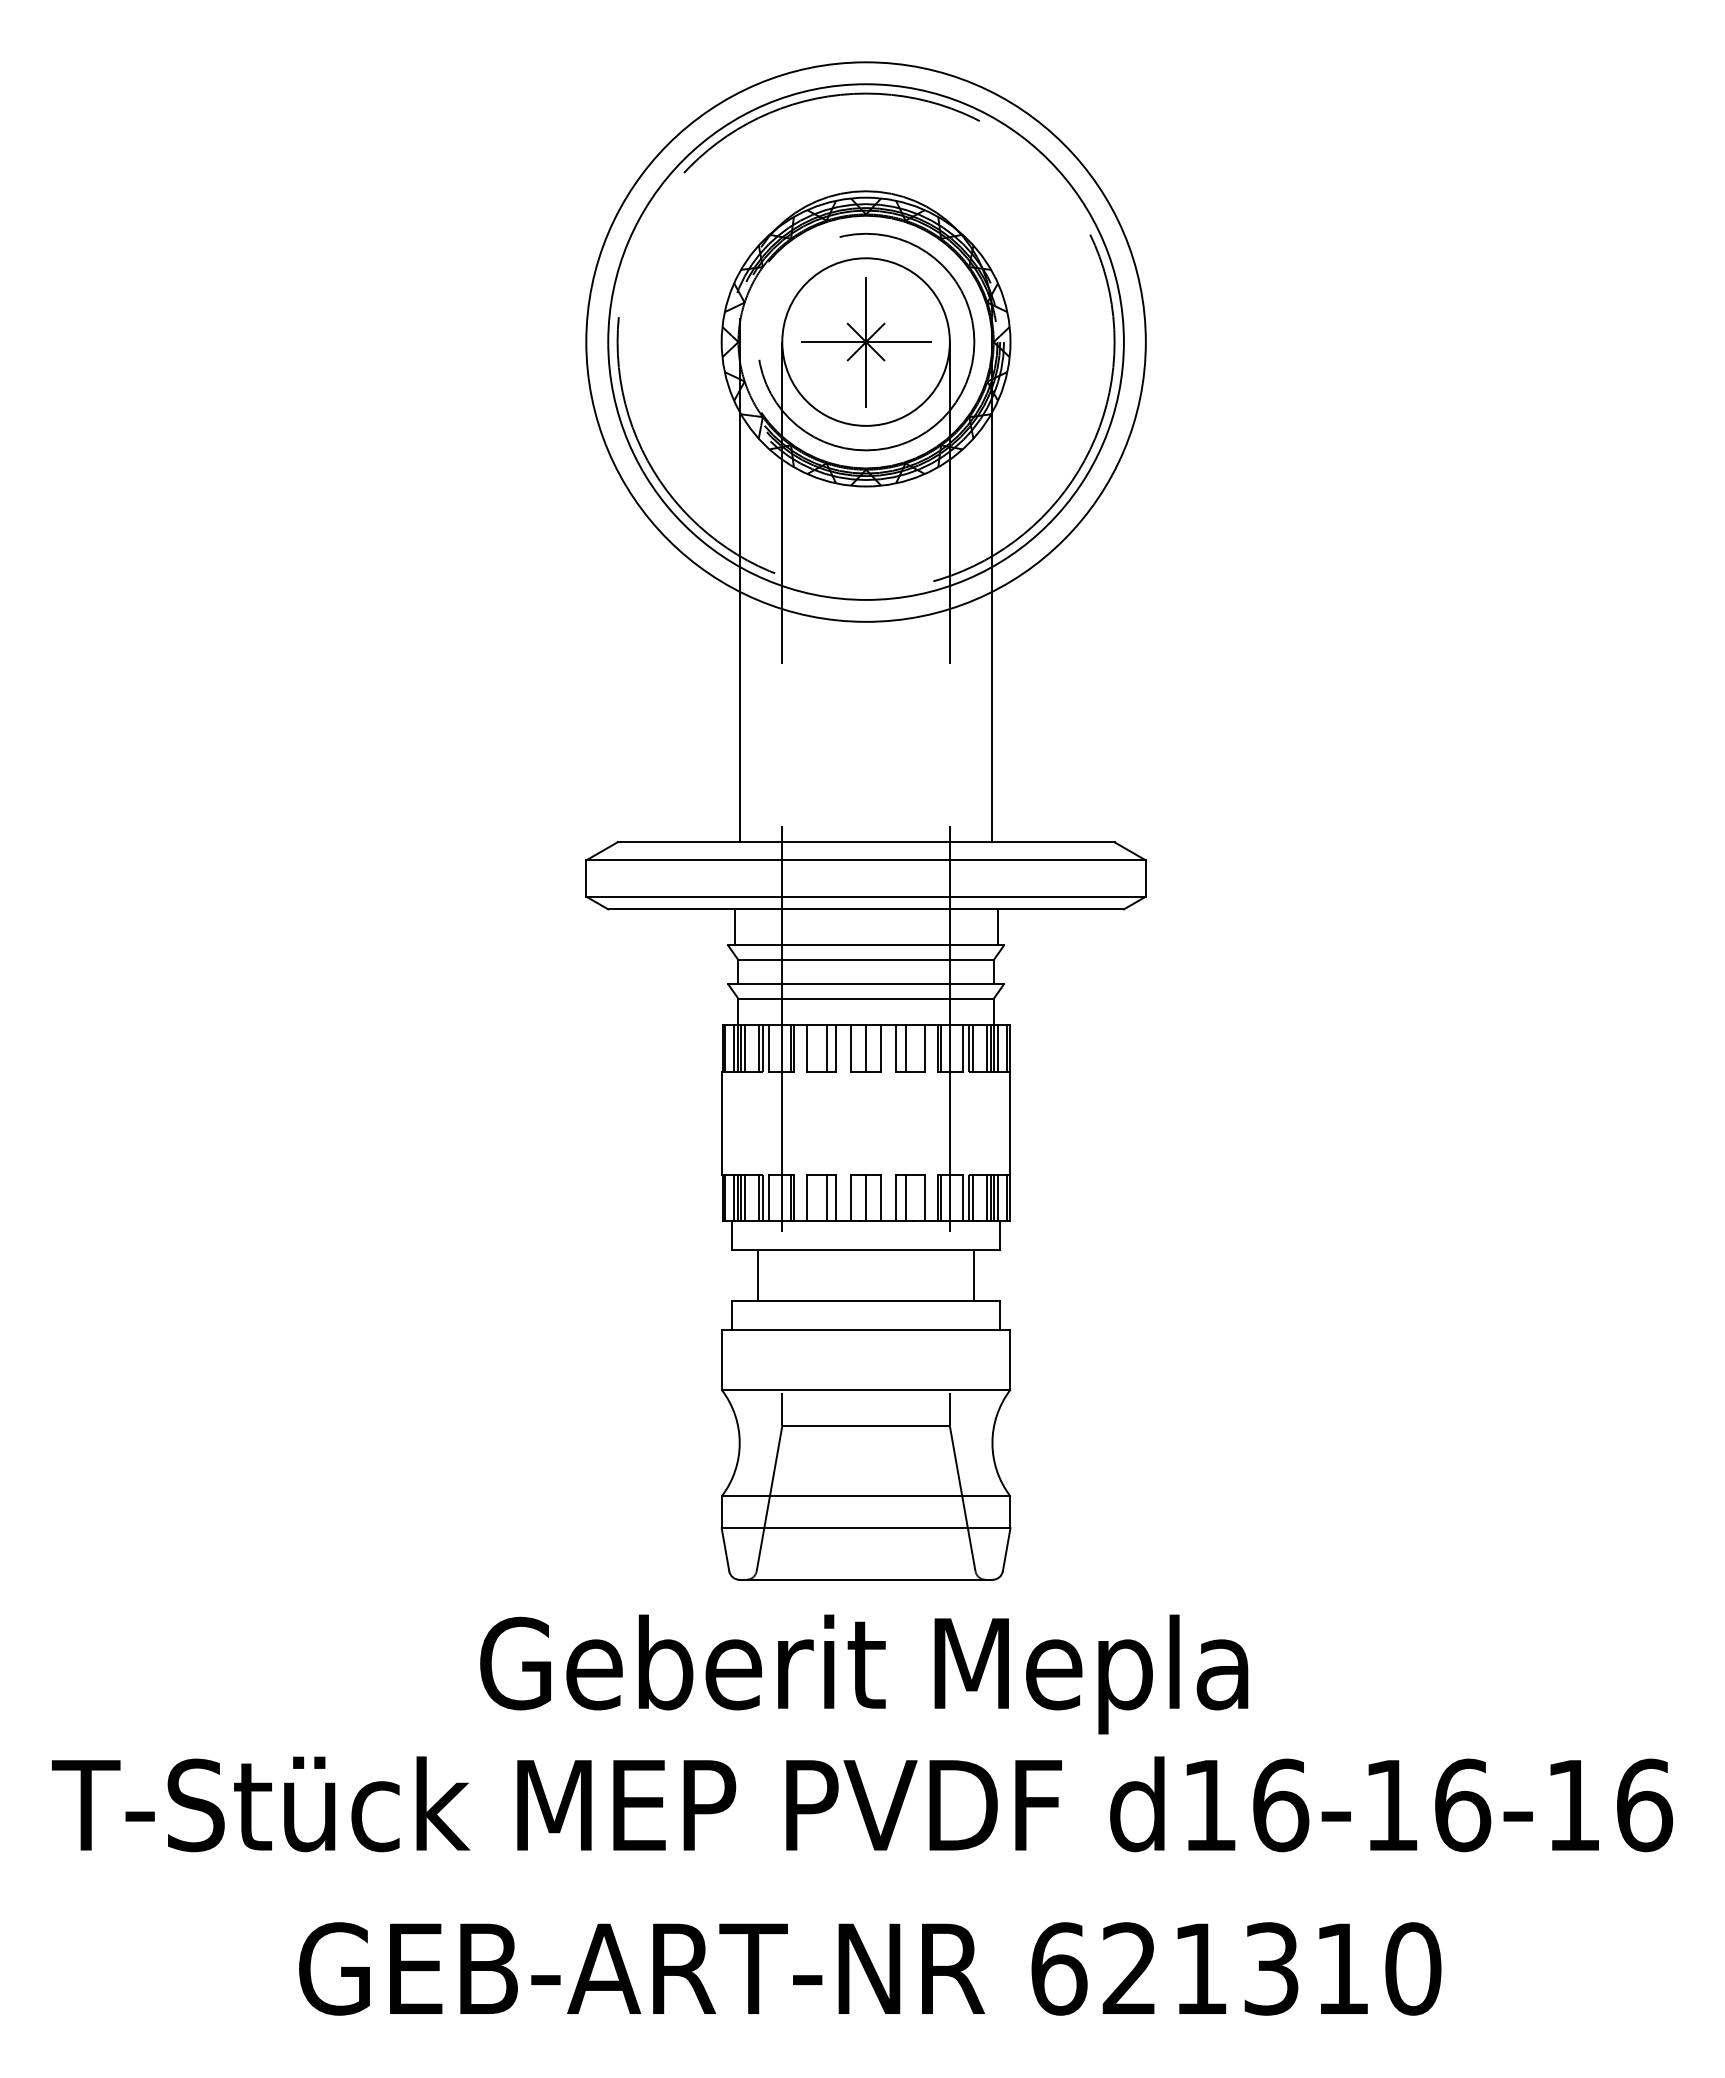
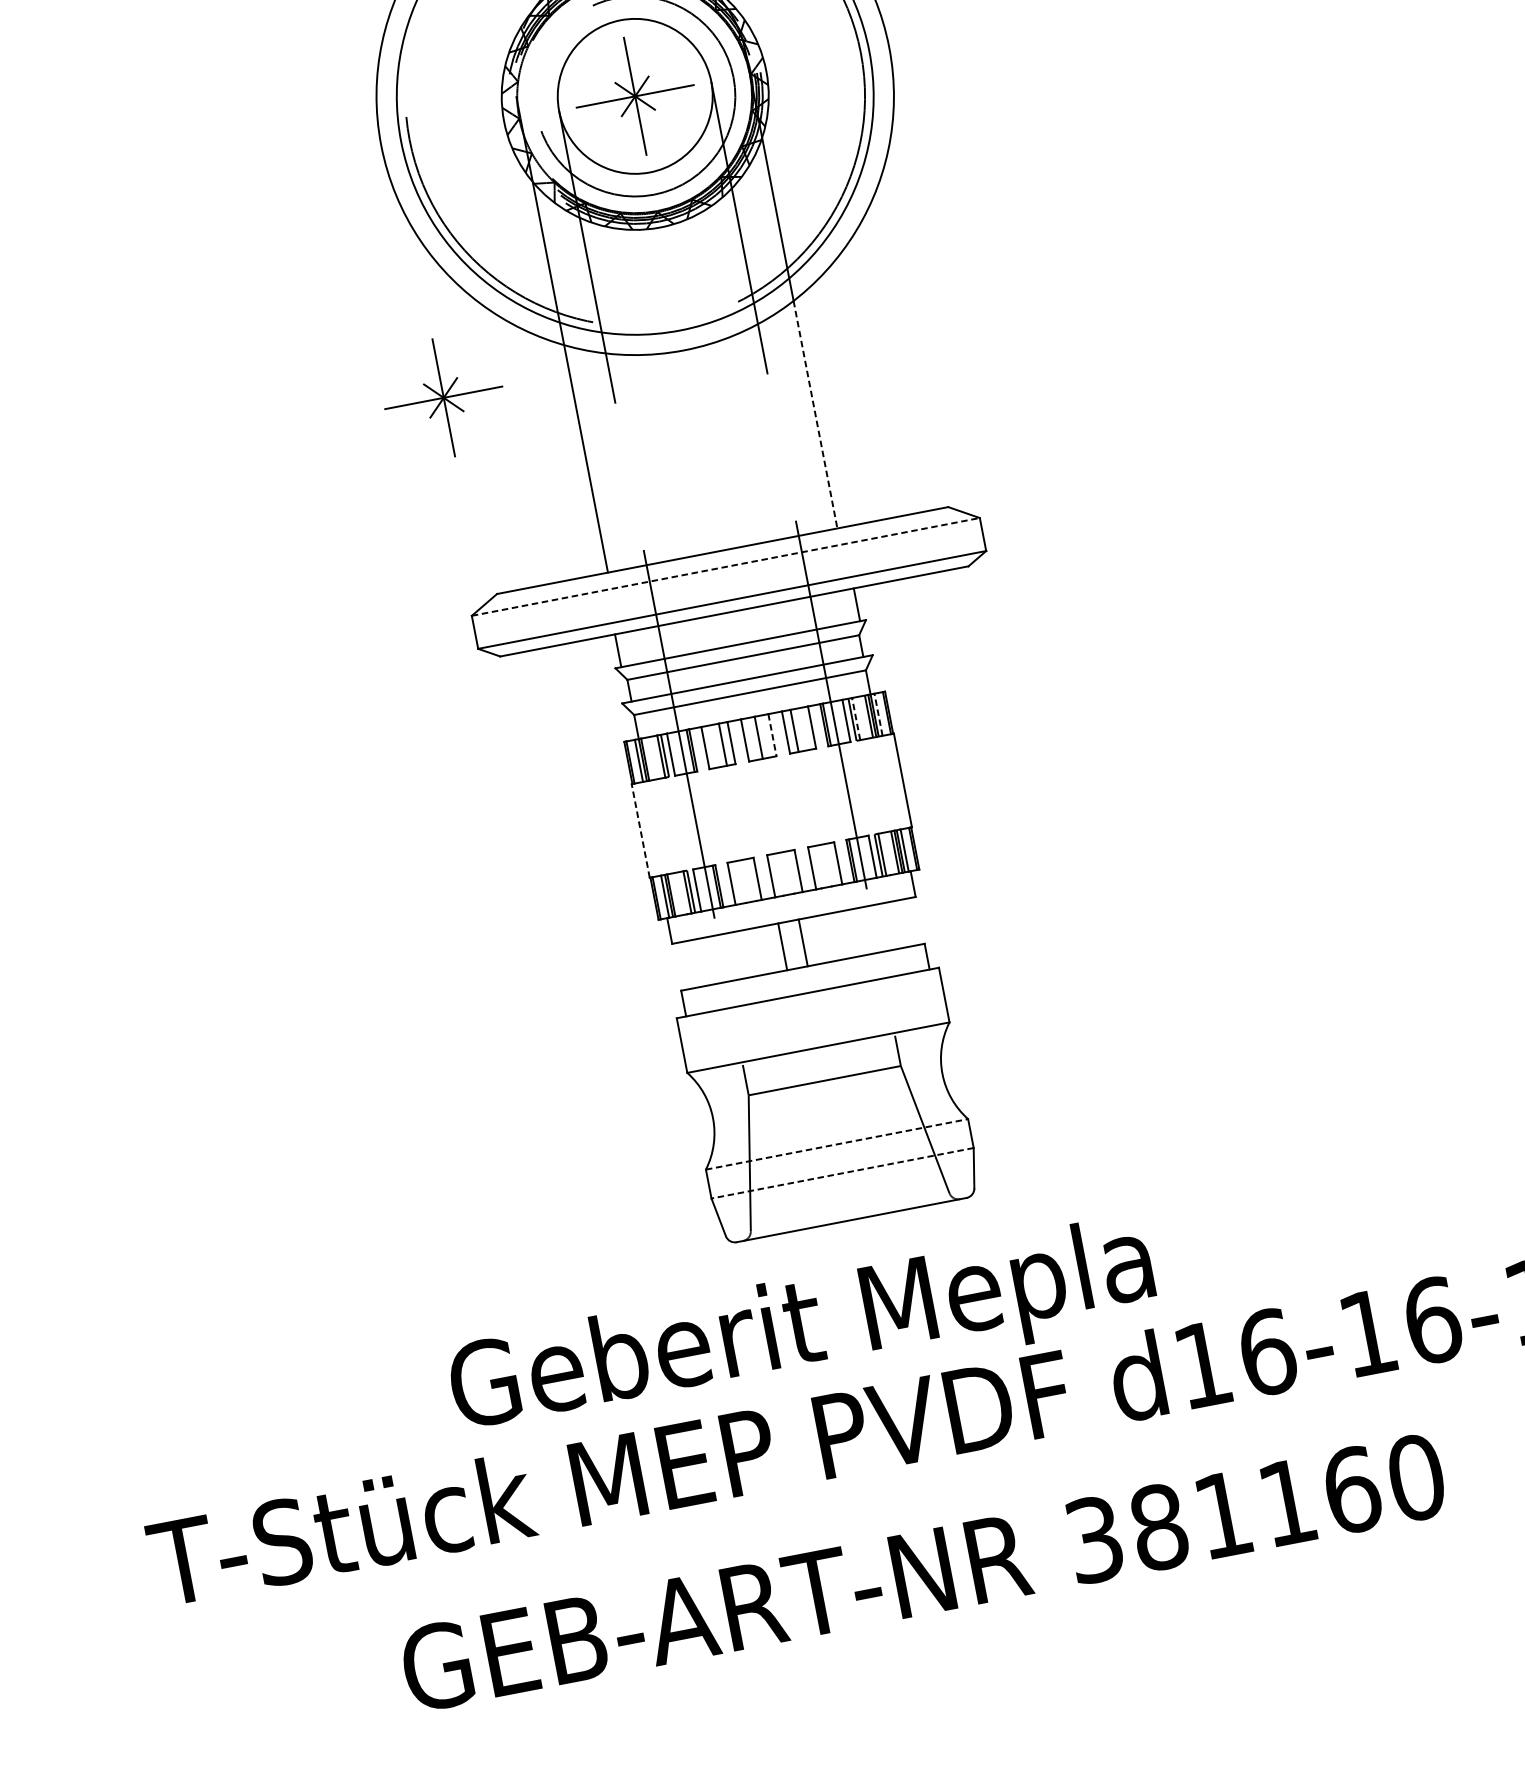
part: (601, 623) -> (444, 398), added
line: (992, 717) -> (815, 415), solid -> dashed
line: (866, 860) -> (726, 566), solid -> dashed
line: (744, 1048) -> (648, 759), removed
line: (973, 1048) -> (856, 718), solid -> dashed
line: (998, 1048) -> (878, 714), solid -> dashed
line: (881, 1049) -> (772, 735), solid -> dashed
line: (721, 1123) -> (640, 831), solid -> dashed
line: (744, 1197) -> (674, 894), removed
line: (826, 1197) -> (748, 879), removed
line: (866, 1197) -> (785, 872), removed
line: (905, 1197) -> (820, 866), removed
line: (757, 1275) -> (782, 946), moved
line: (974, 1275) -> (803, 942), moved
line: (866, 1496) -> (837, 1144), solid -> dashed
line: (865, 1528) -> (842, 1173), solid -> dashed
text: (864, 1674) -> (802, 1331), moved
text: (1200, 1968) -> (1223, 1514), 621310 -> 381160

